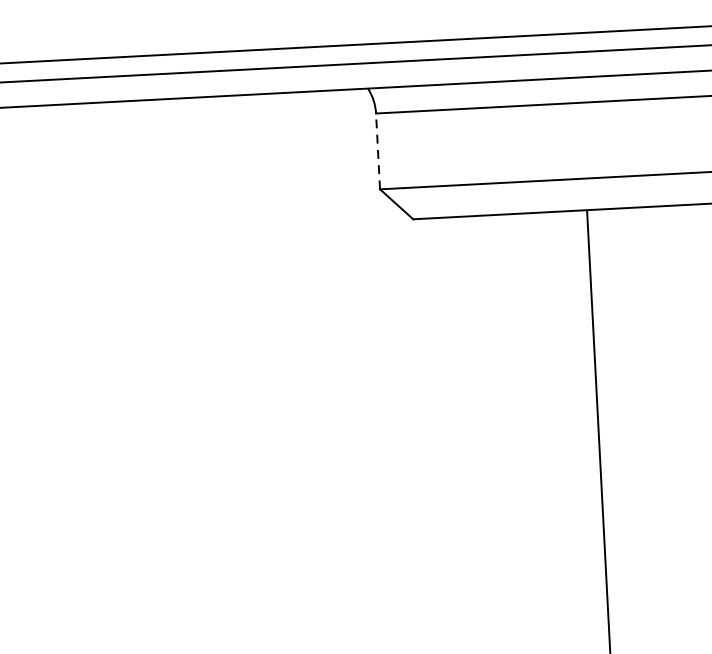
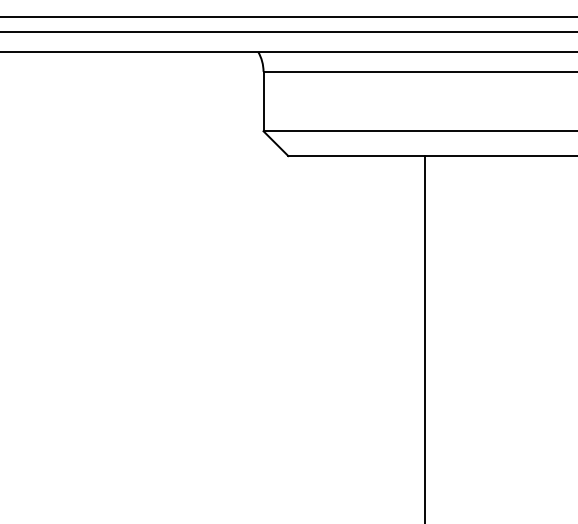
line: (377, 151) -> (263, 101), dashed -> solid

